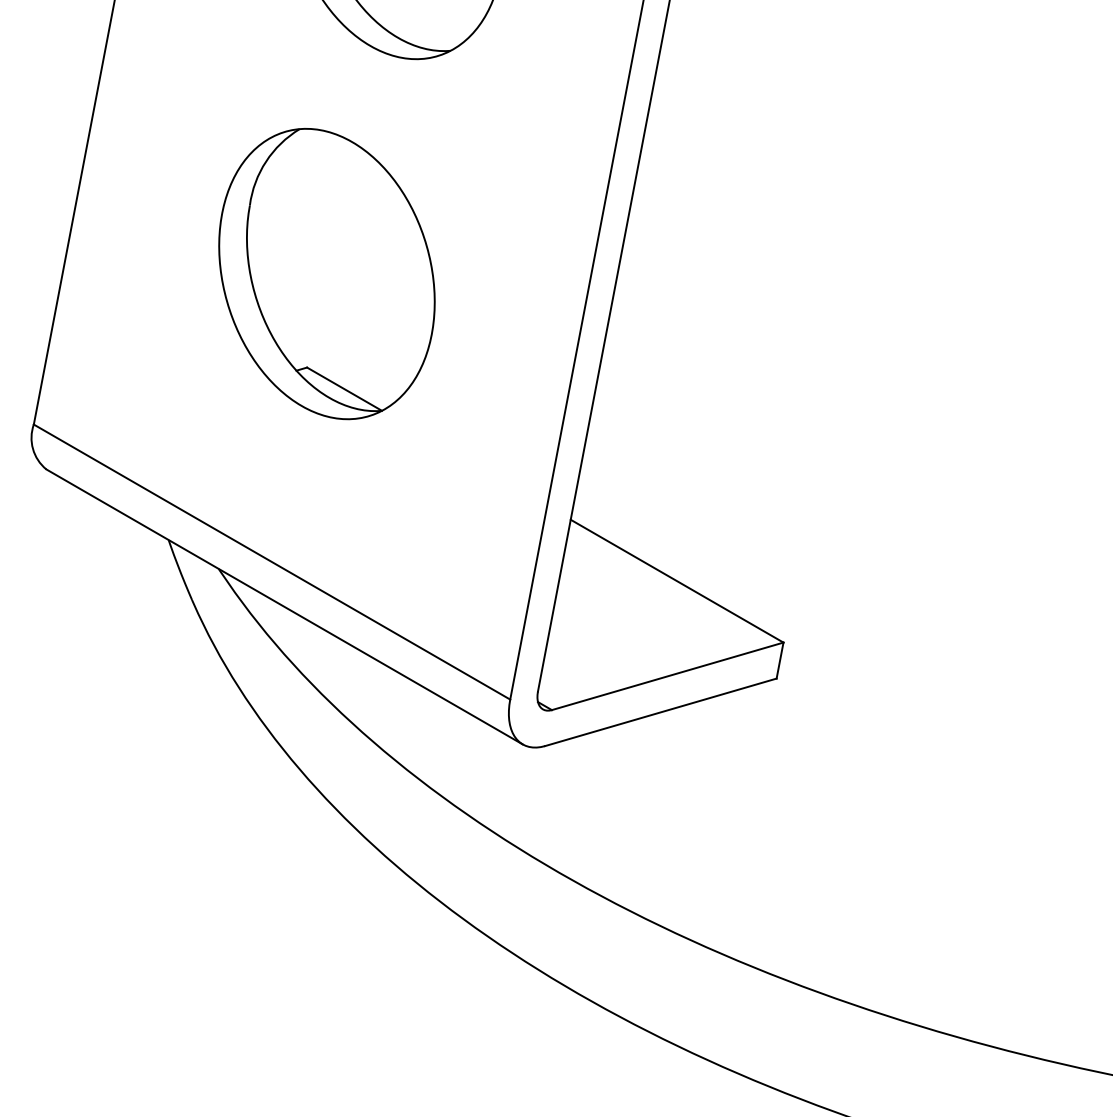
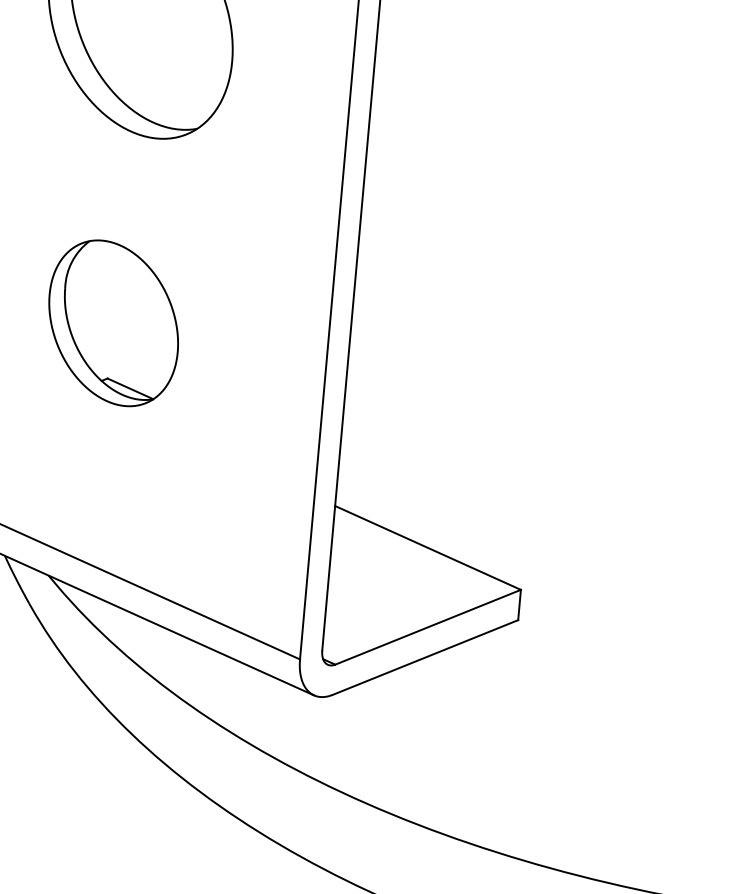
part: (326, 274) -> (113, 323), size x0.7

